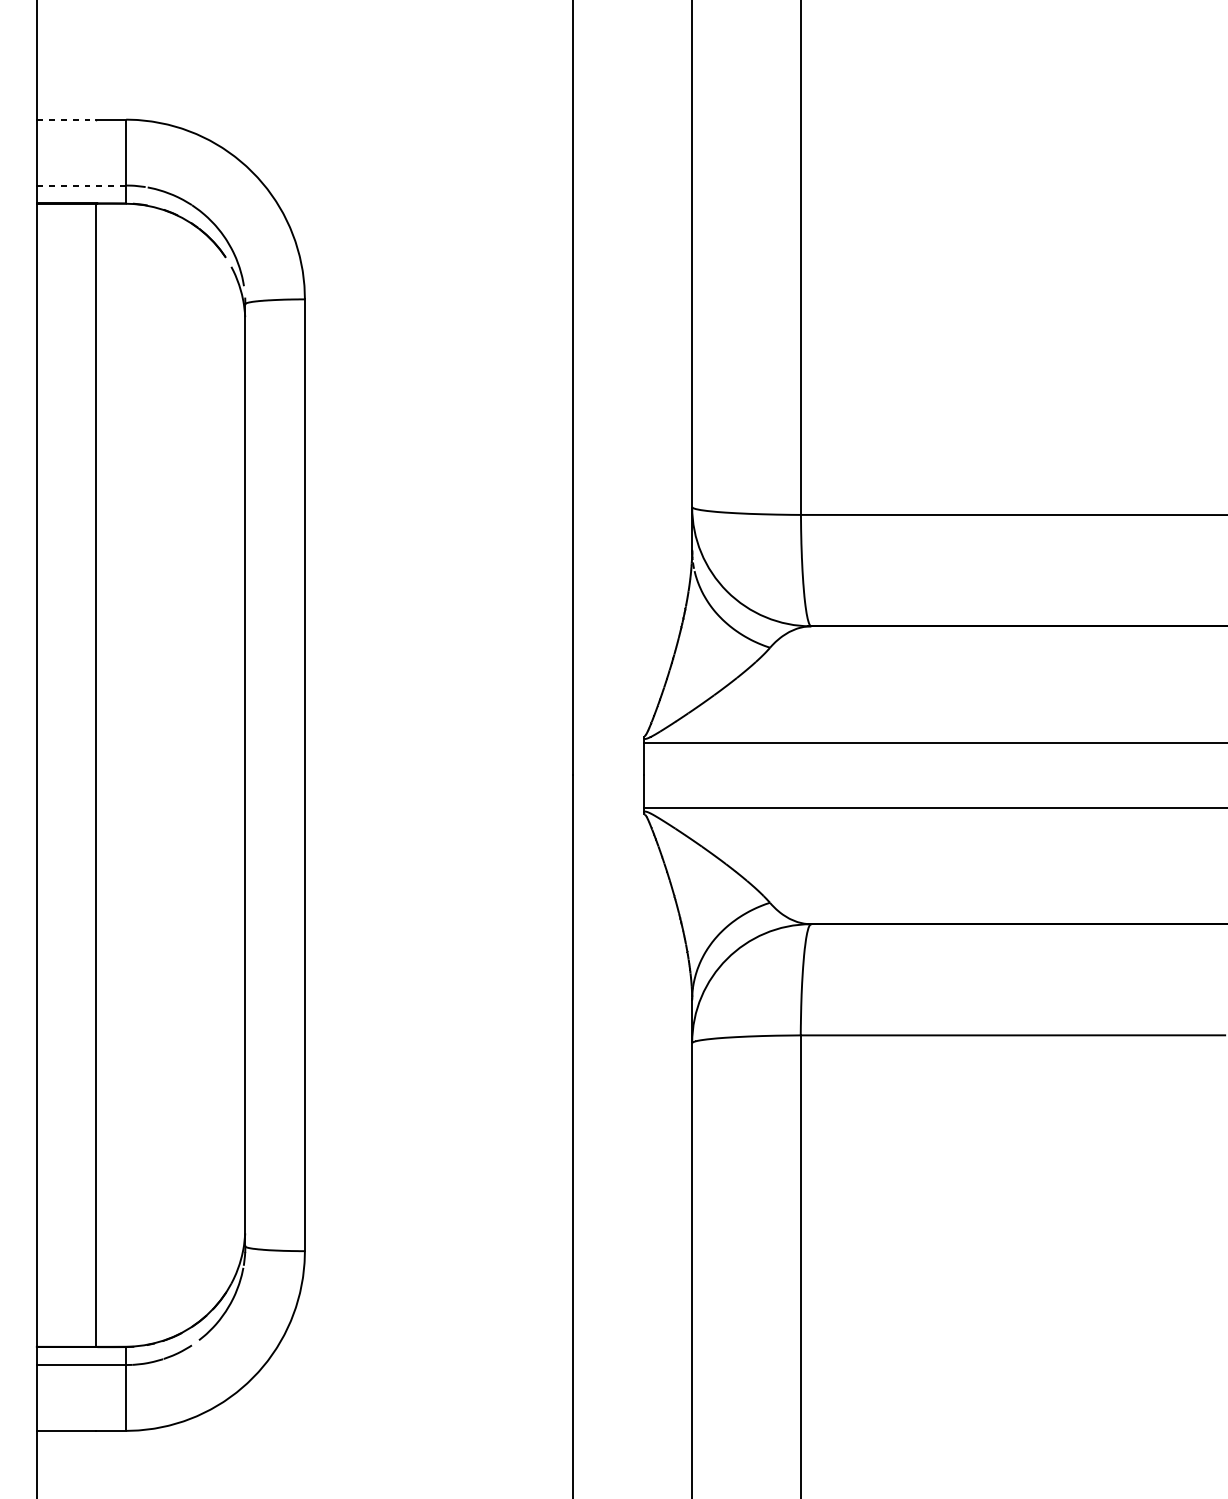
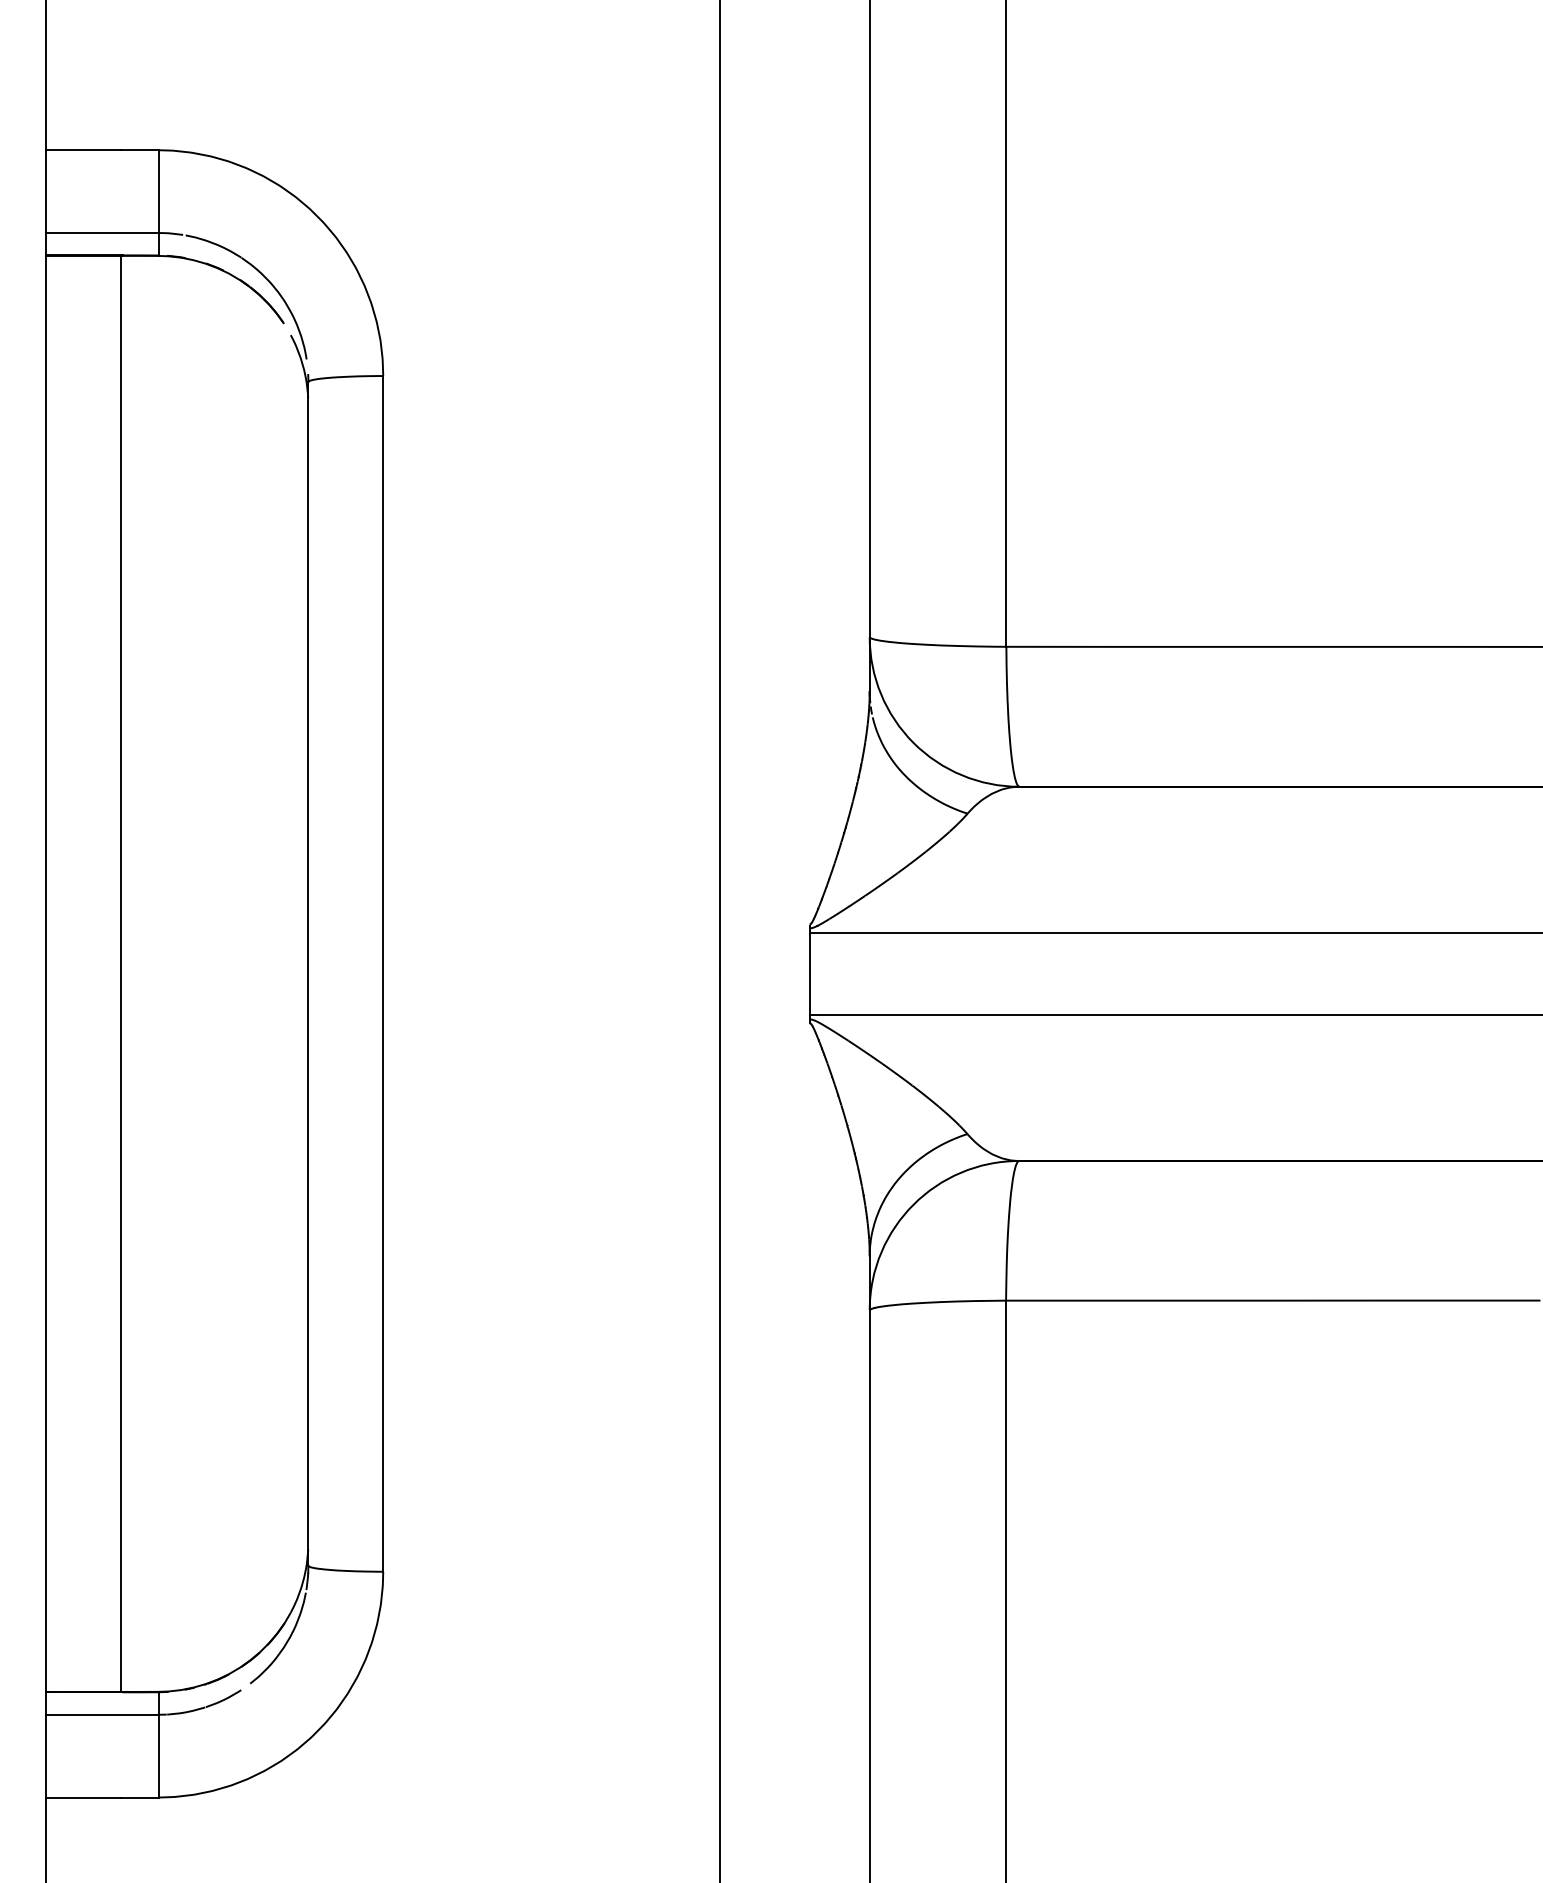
line: (67, 119) -> (84, 150), dashed -> solid
line: (81, 185) -> (102, 233), dashed -> solid

